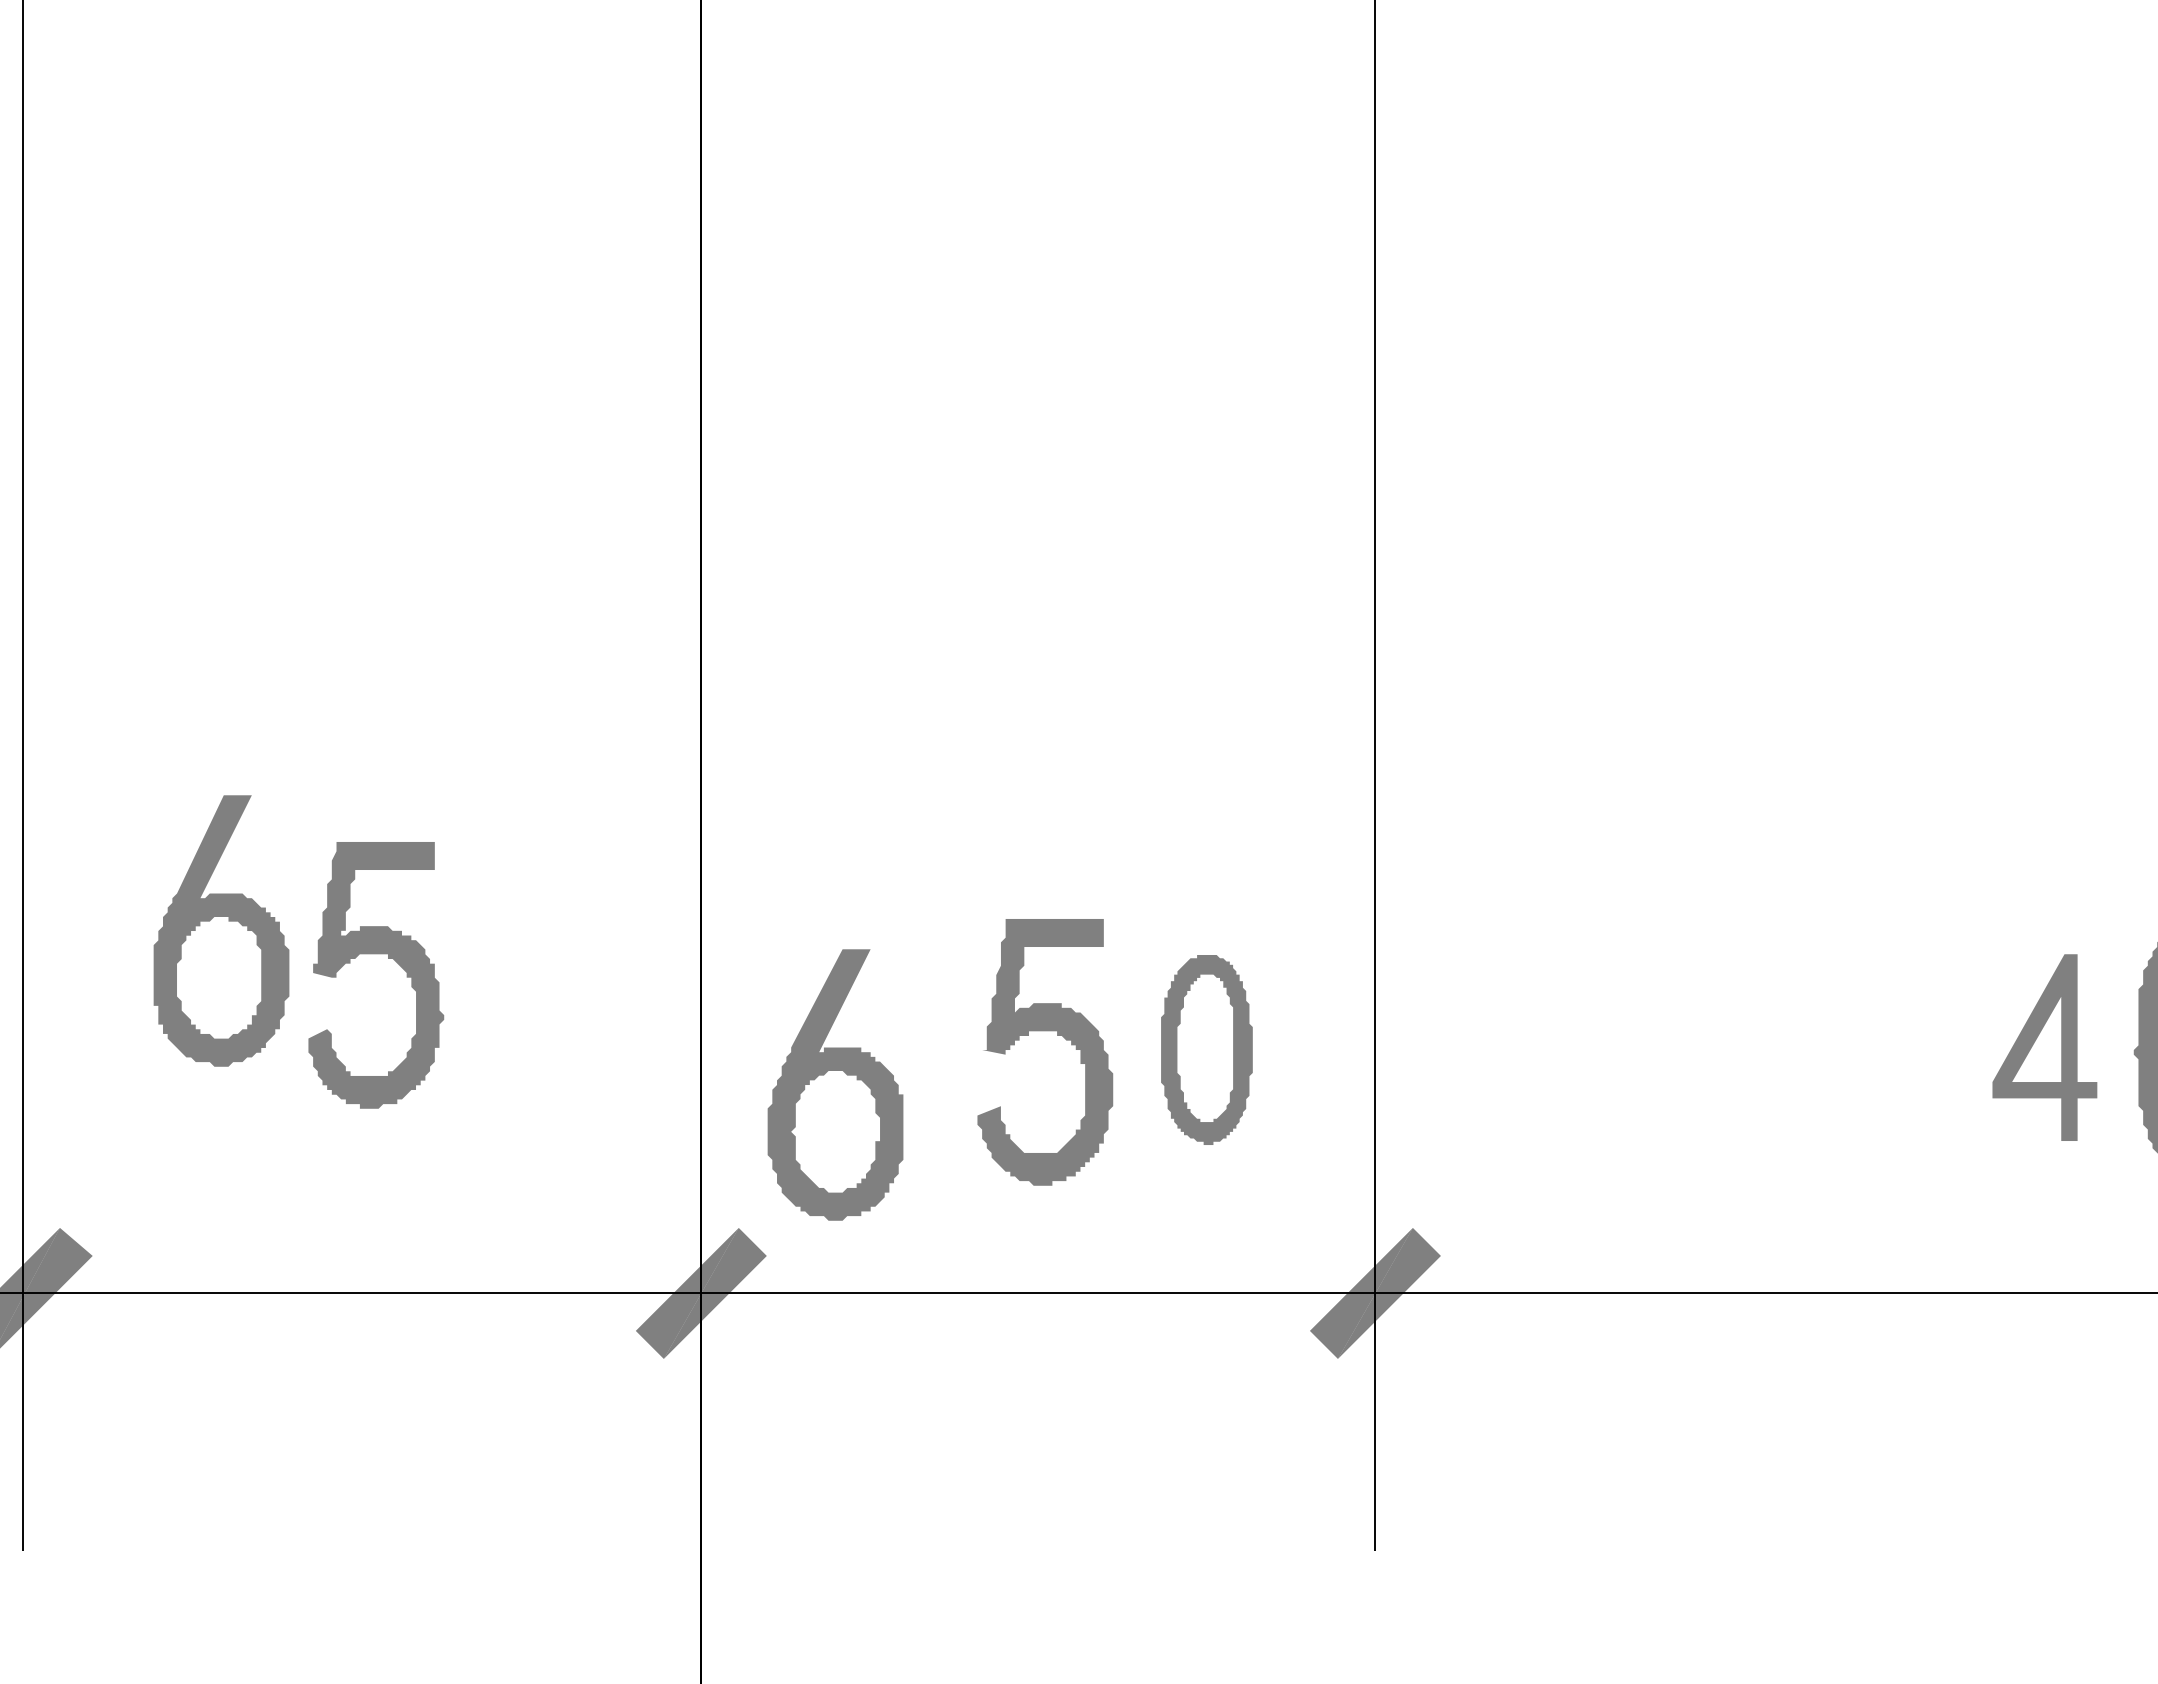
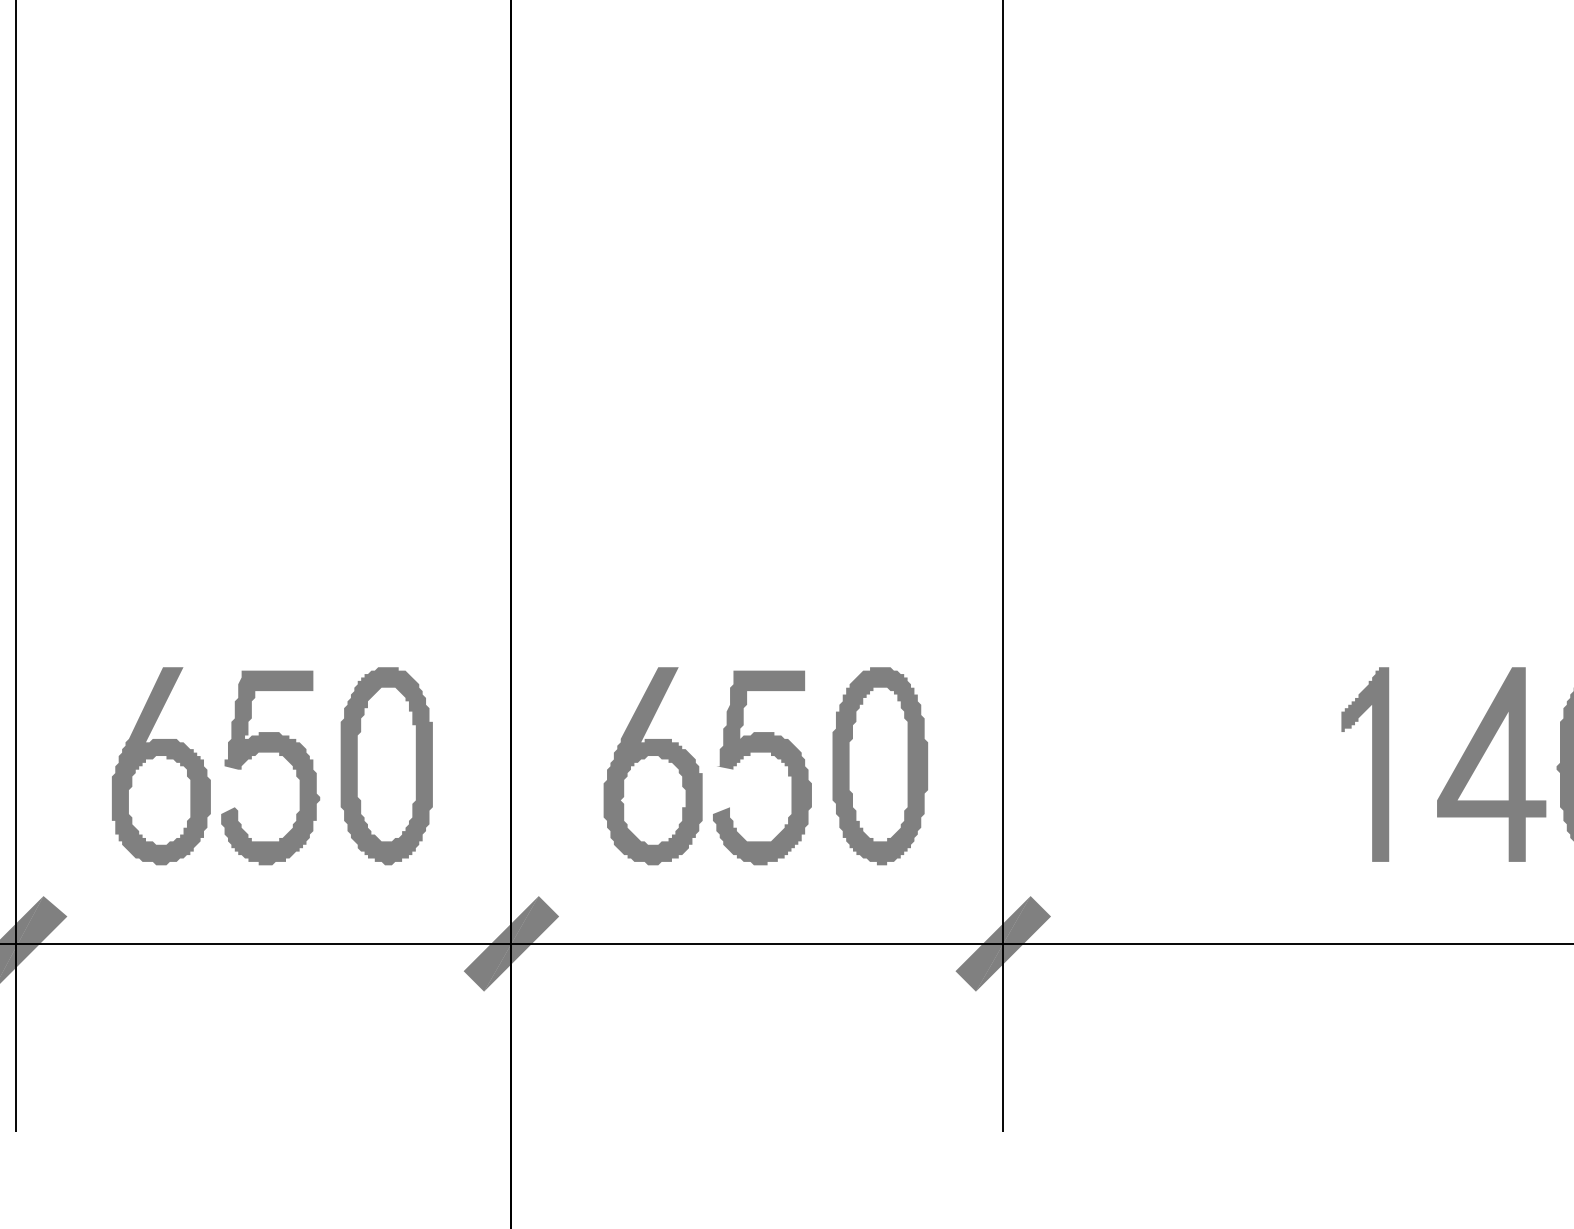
part: (221, 930) -> (161, 765), moved
part: (375, 954) -> (270, 752), moved
part: (1881, 1047) -> (1372, 764), added
part: (2044, 1047) -> (1491, 764), size x1.43
part: (530, 1049) -> (386, 765), added
part: (1206, 1049) -> (880, 765), size x1.43
part: (835, 1084) -> (653, 765), moved

